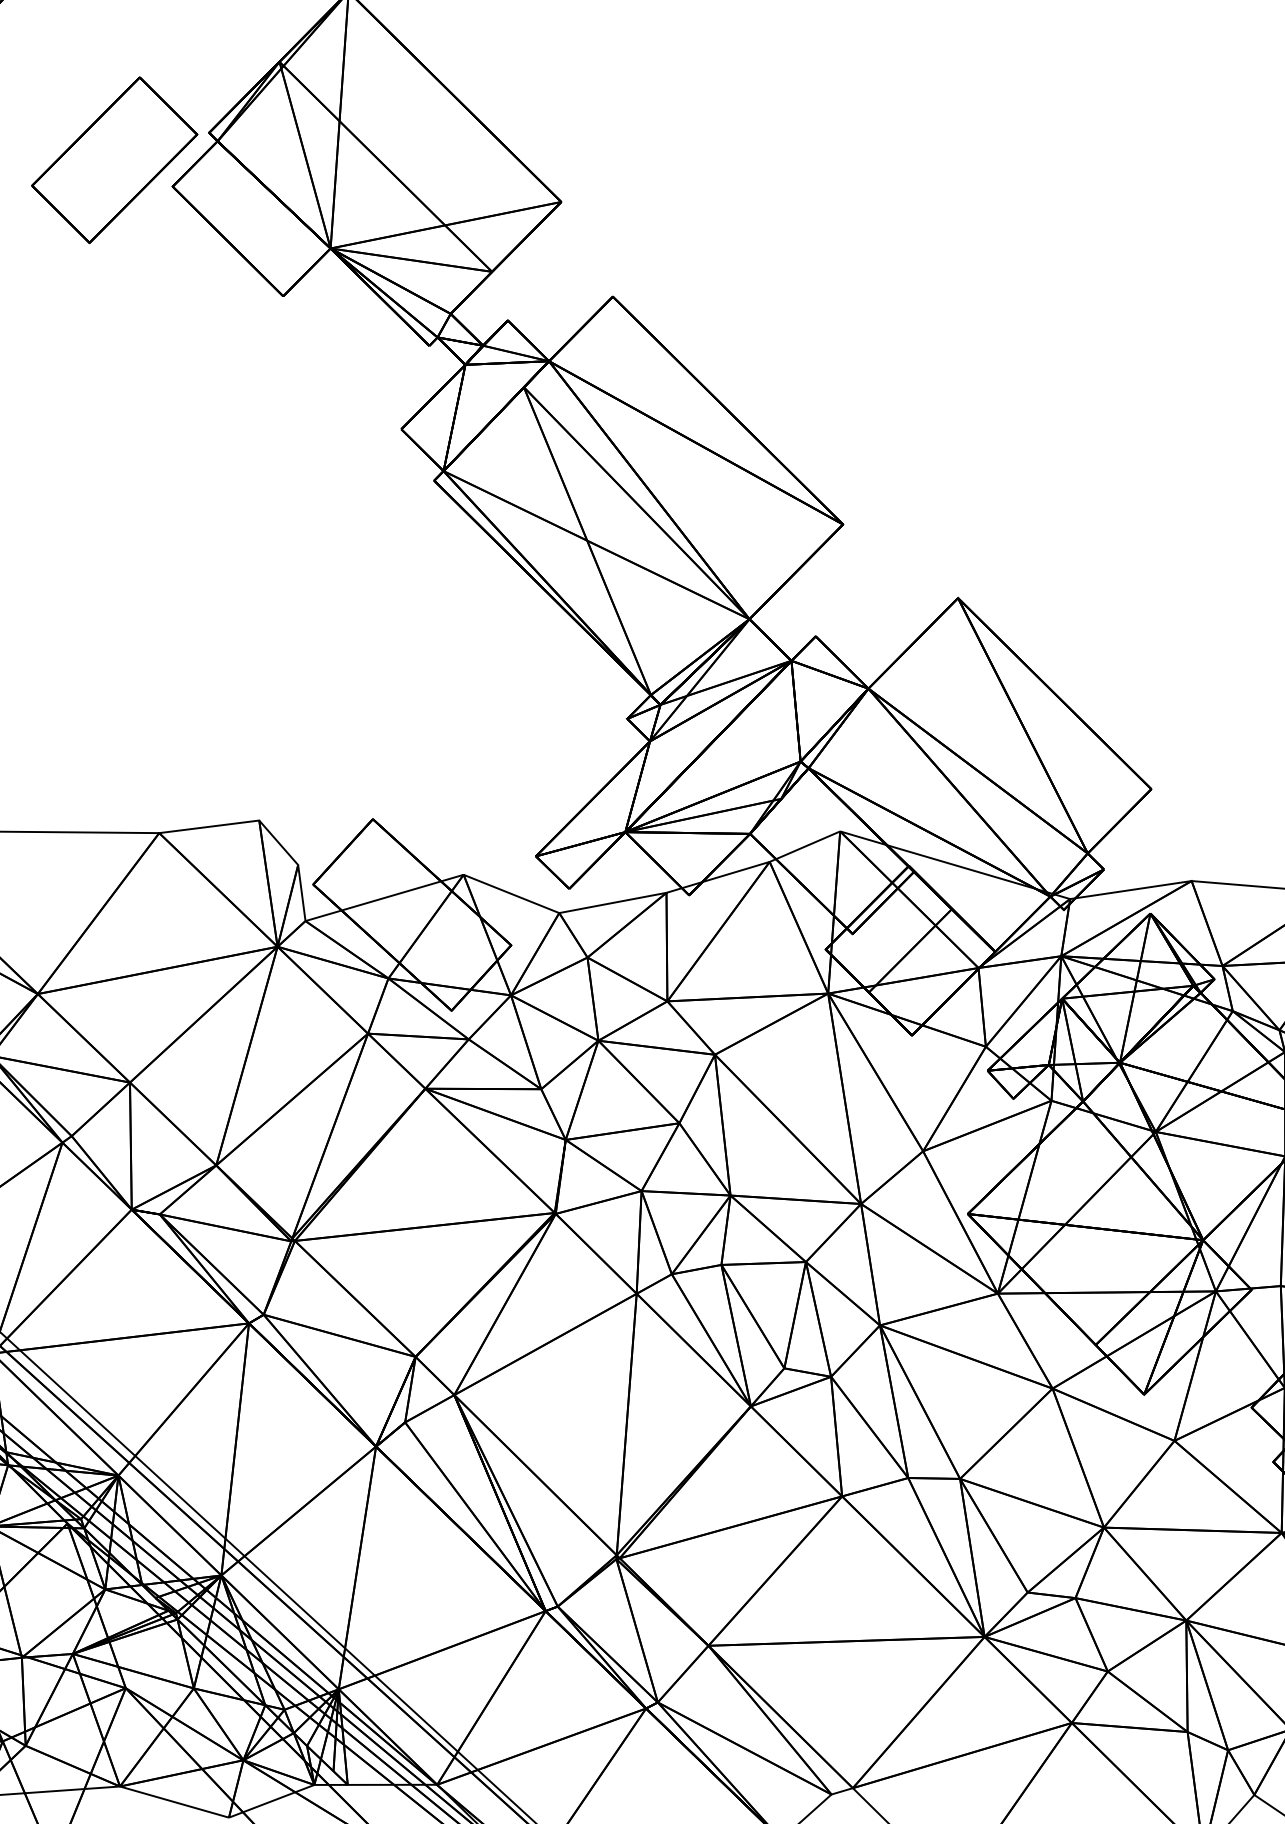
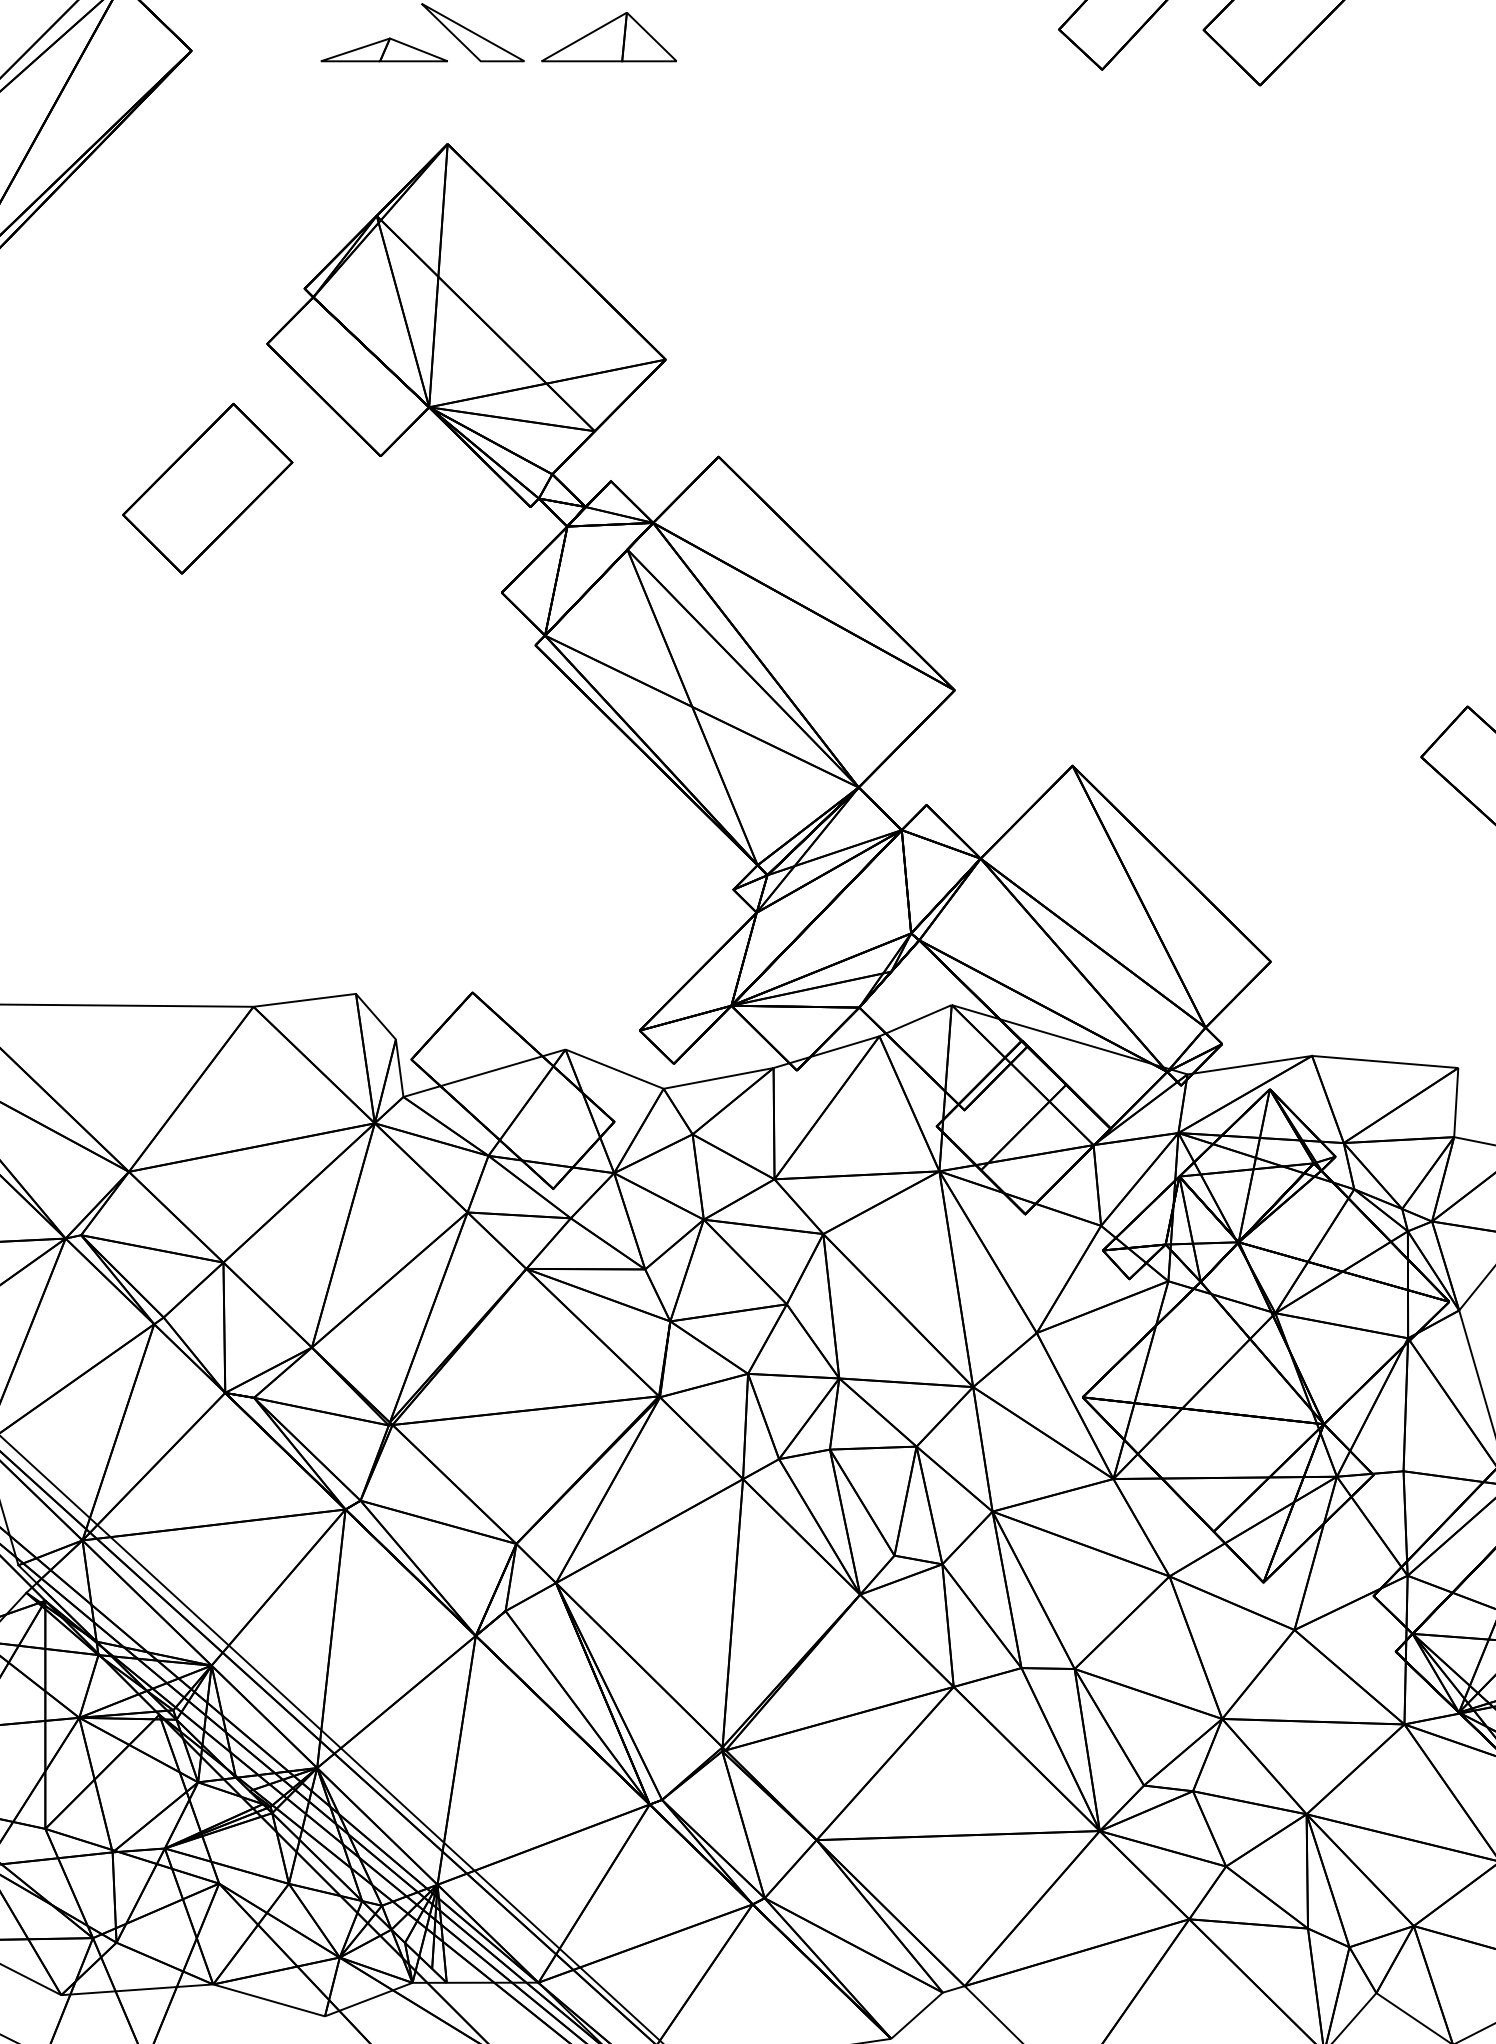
part: (114, 159) -> (207, 488), moved

